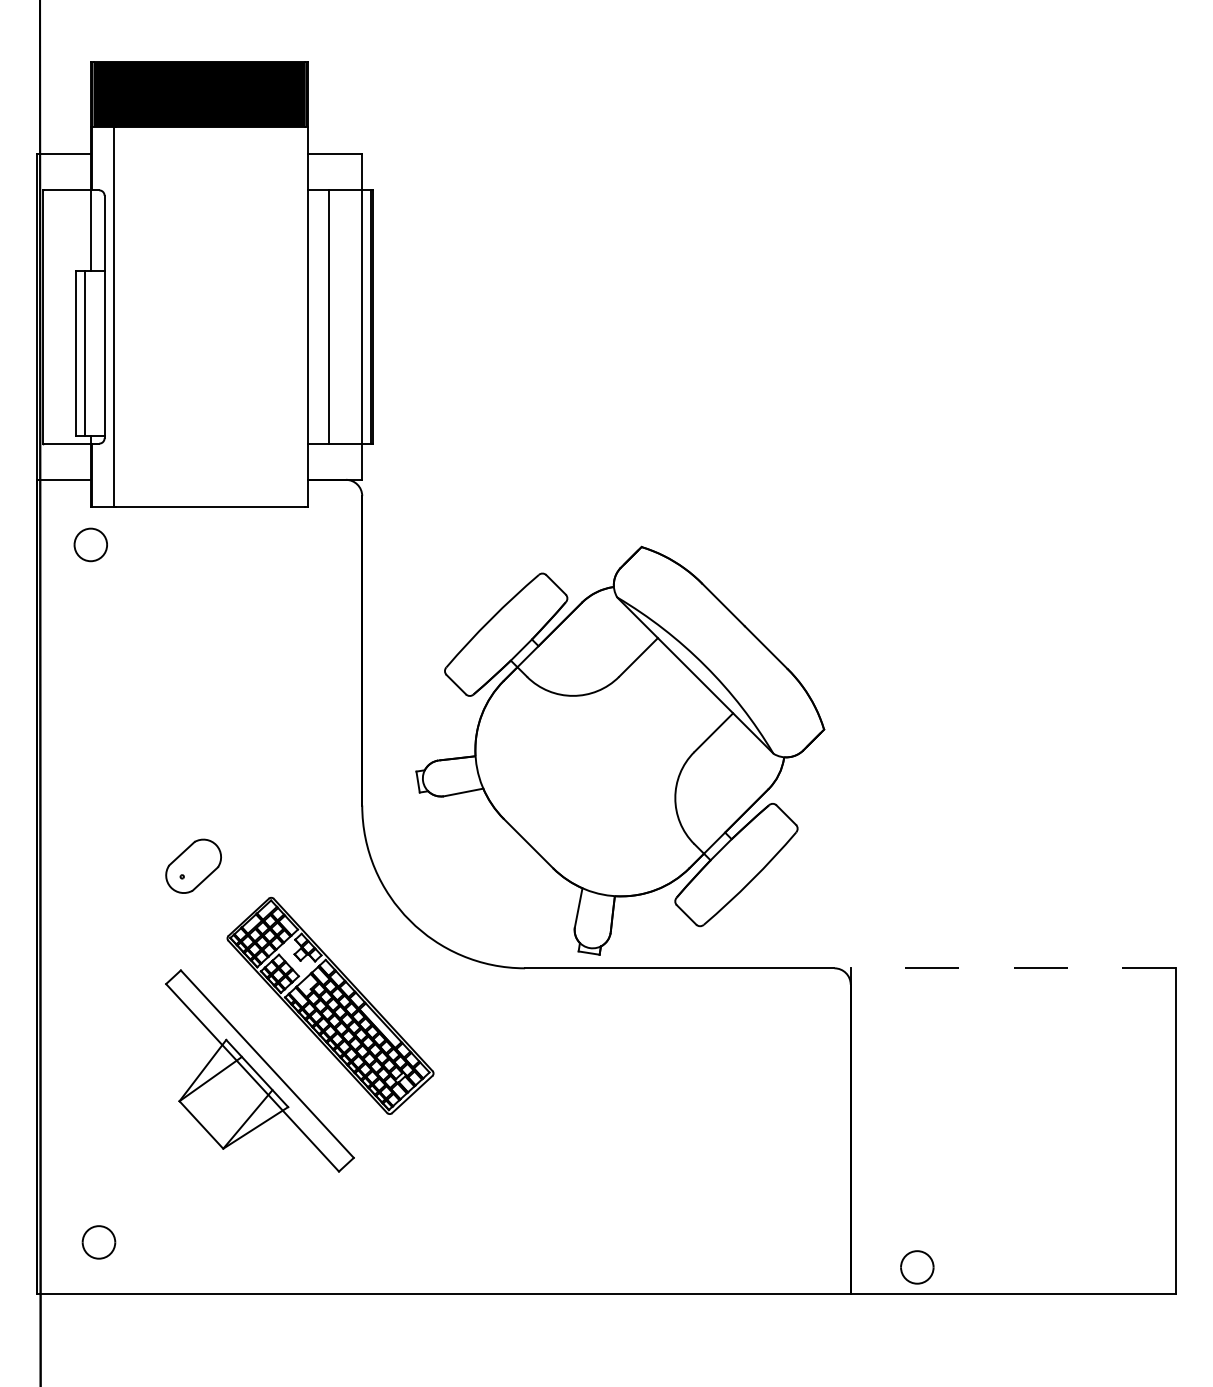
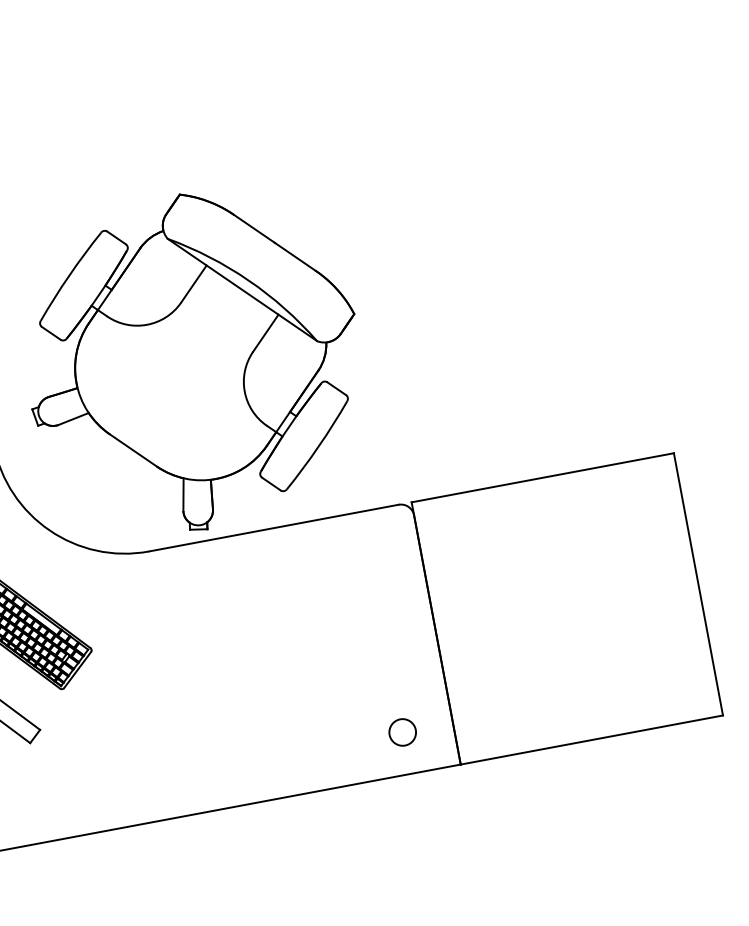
line: (1013, 968) -> (542, 477), dashed -> solid
part: (917, 1267) -> (402, 732), moved

